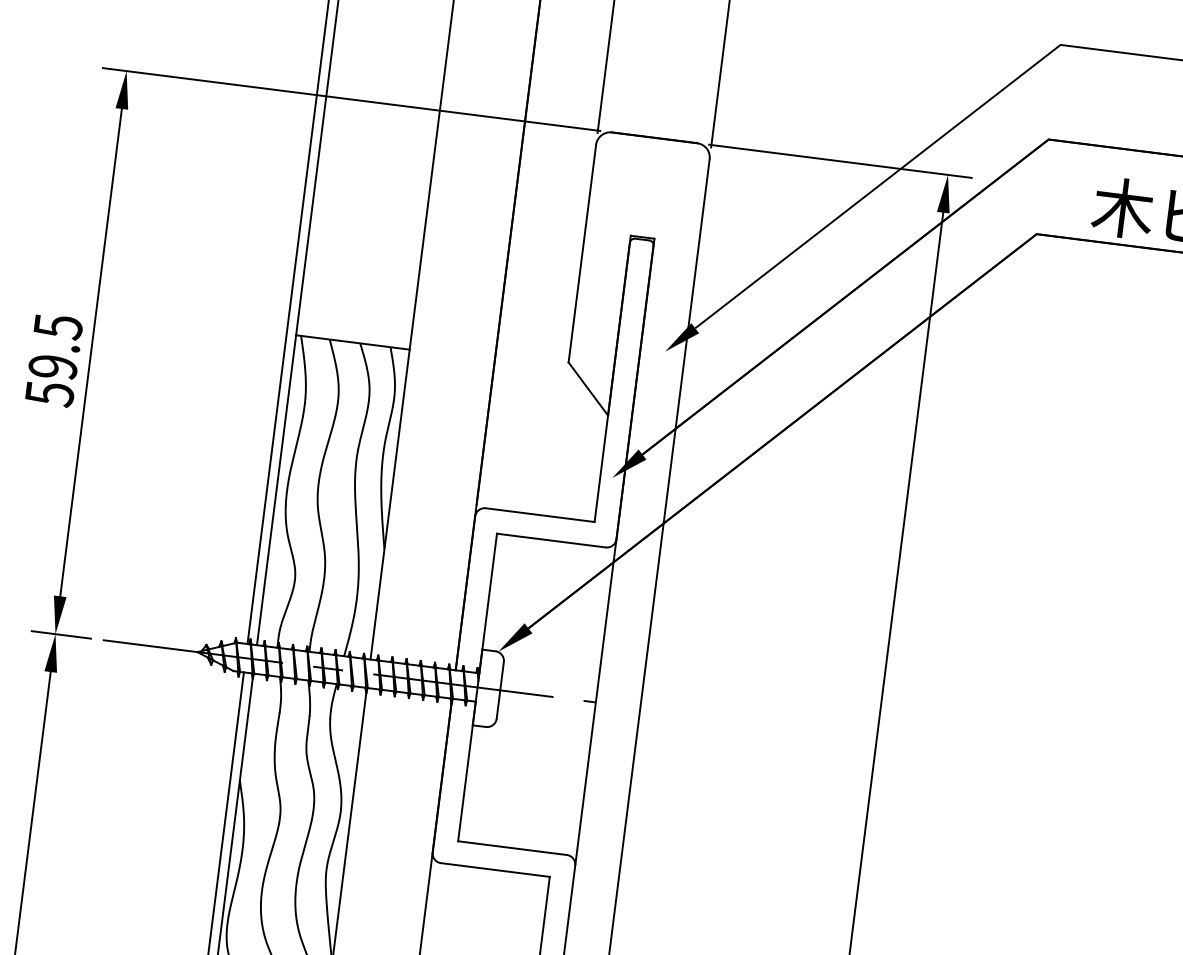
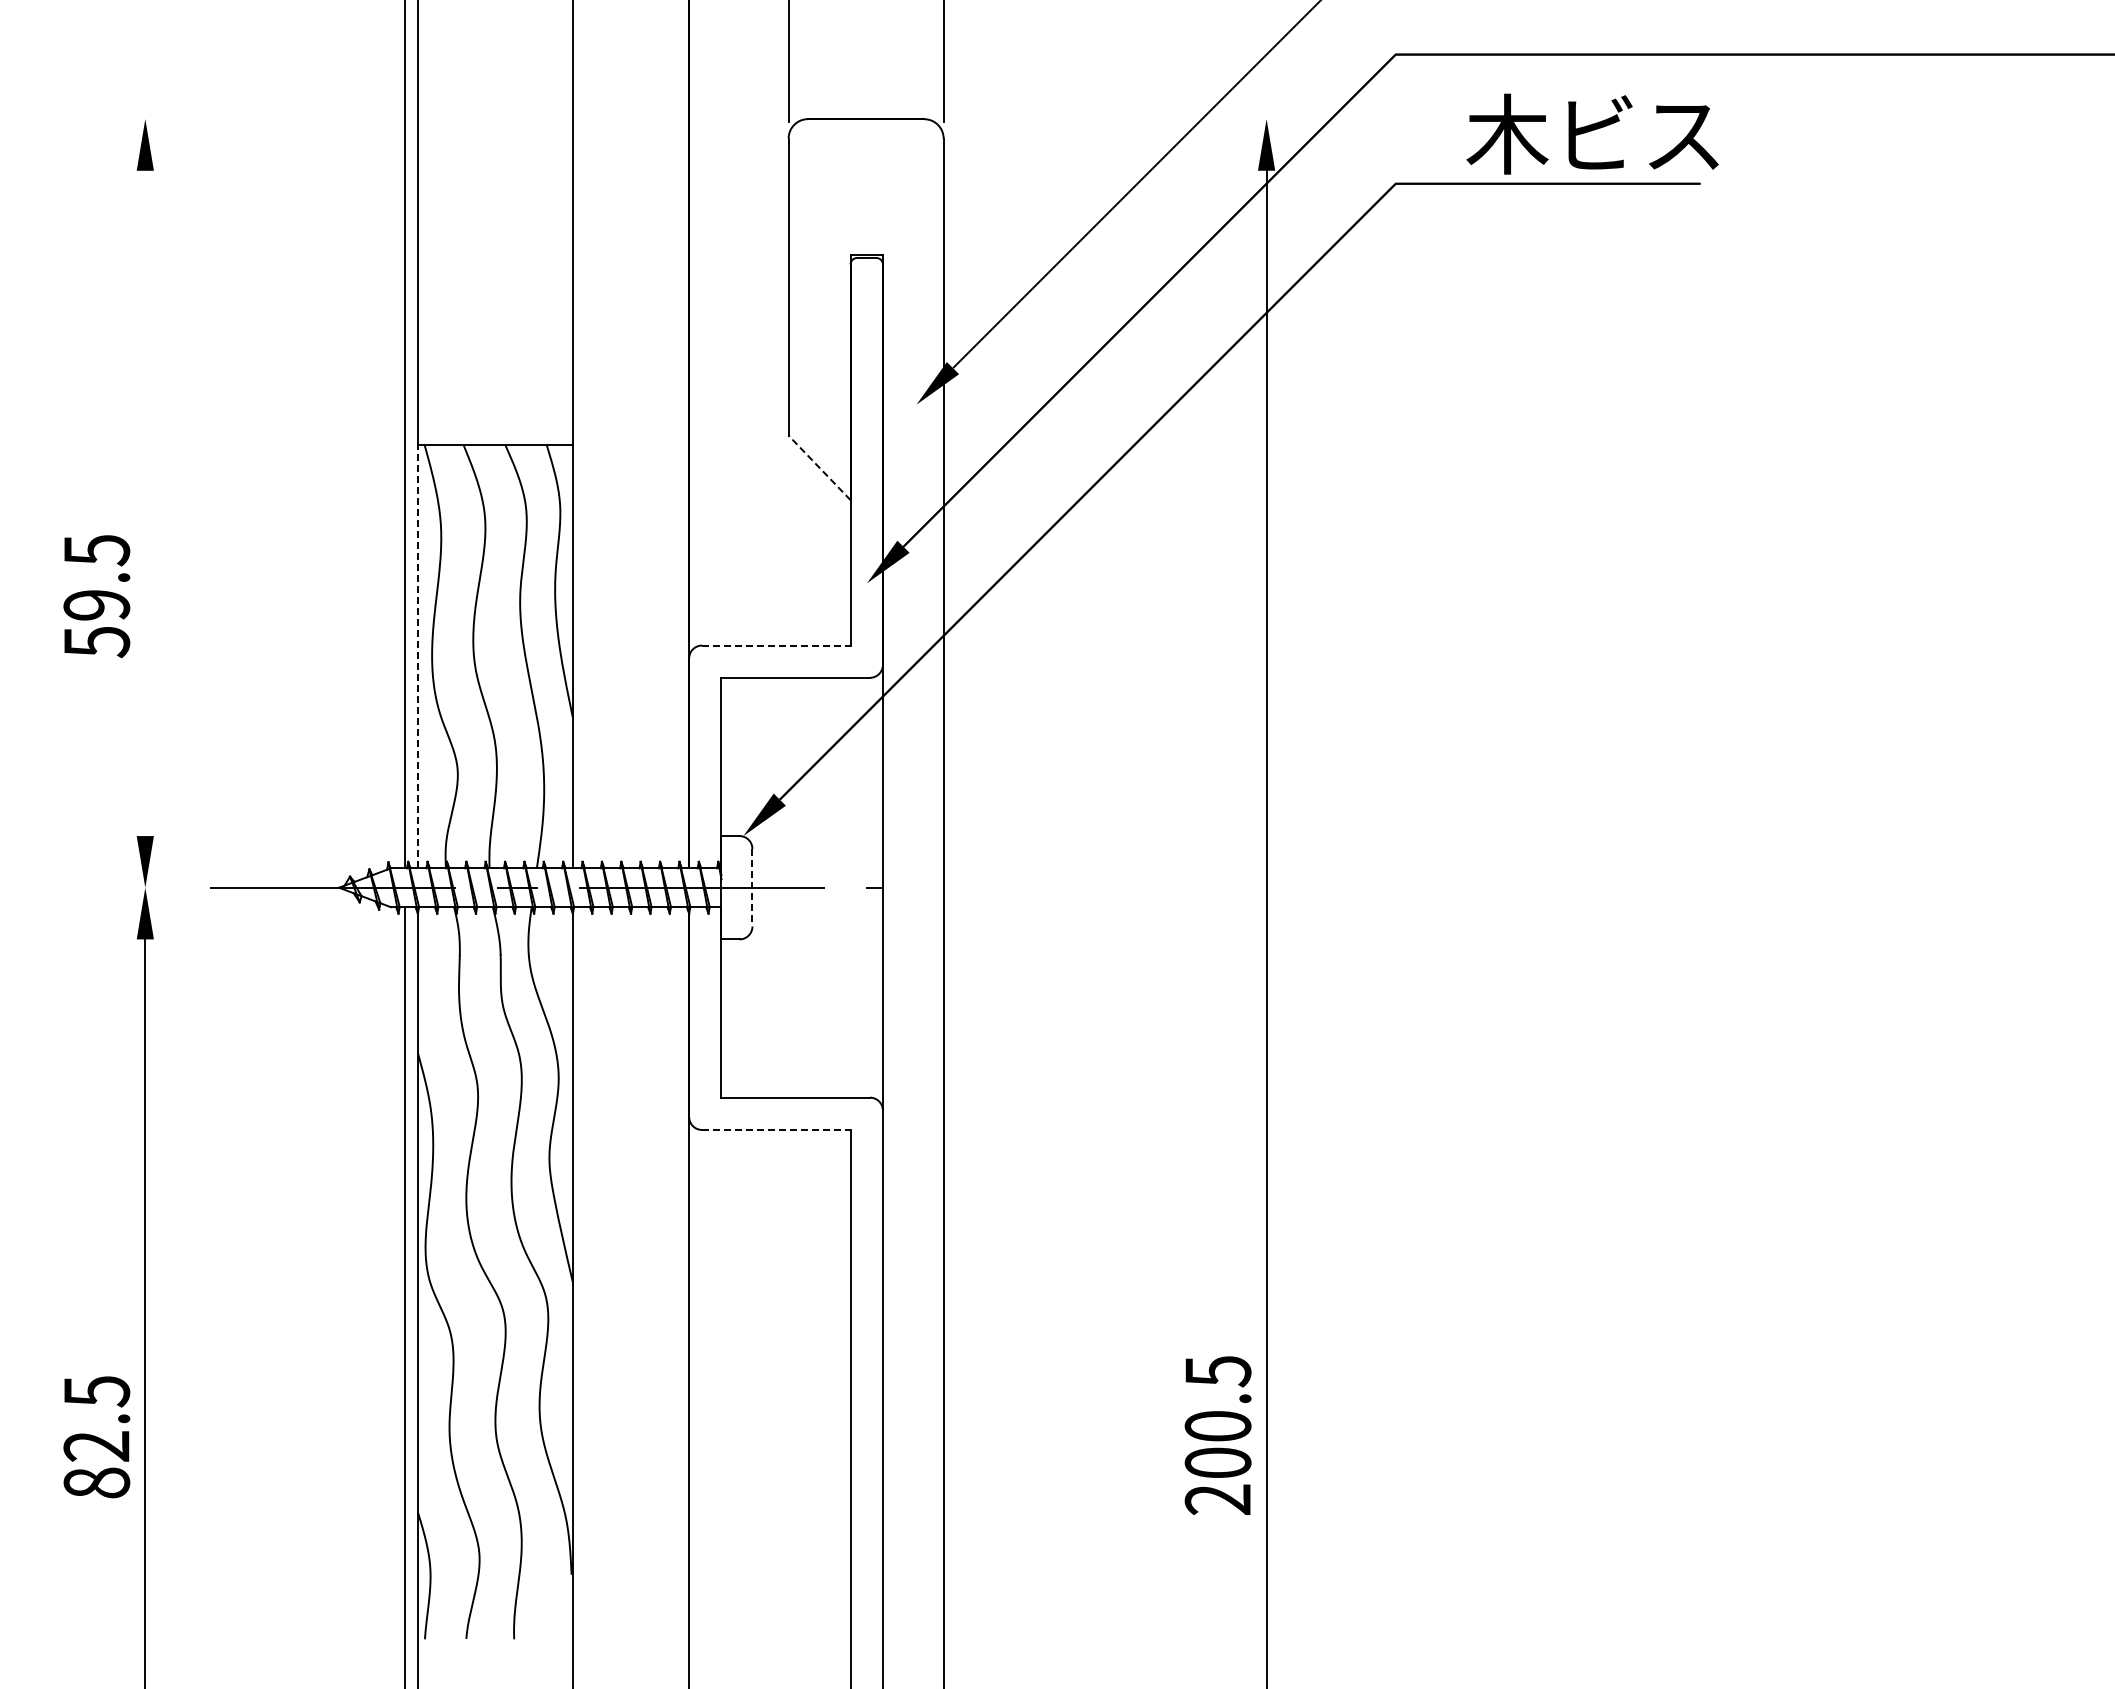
line: (351, 99) -> (452, 119), removed
line: (840, 161) -> (1119, 119), removed
line: (91, 352) -> (145, 503), removed
text: (53, 360) -> (96, 596), moved
line: (588, 388) -> (819, 467), solid -> dashed
line: (276, 489) -> (417, 656), solid -> dashed
line: (540, 515) -> (776, 645), solid -> dashed
line: (61, 634) -> (153, 887), removed
line: (500, 690) -> (752, 887), solid -> dashed
line: (495, 869) -> (776, 1129), solid -> dashed

